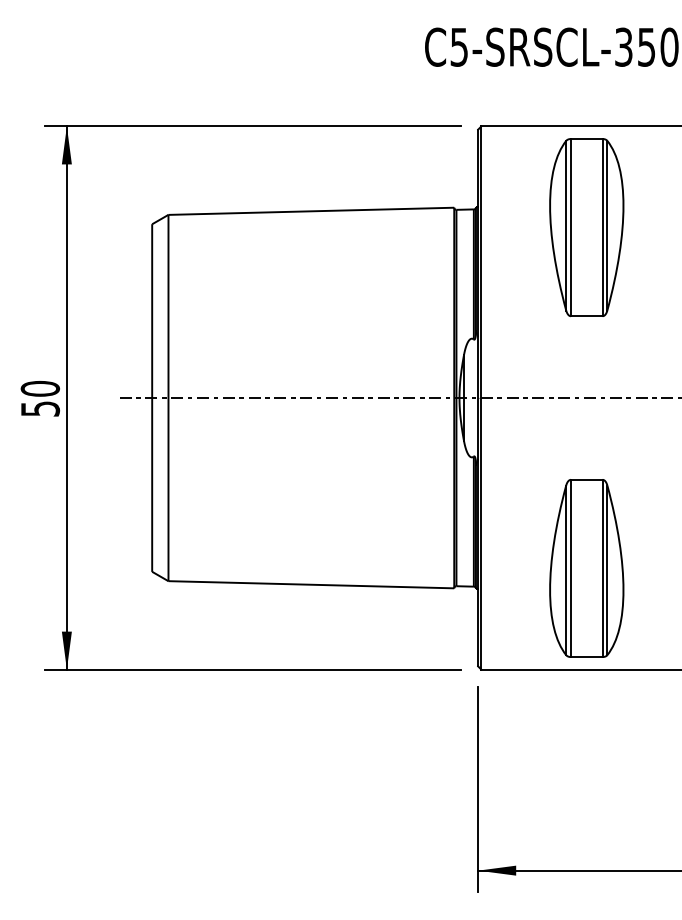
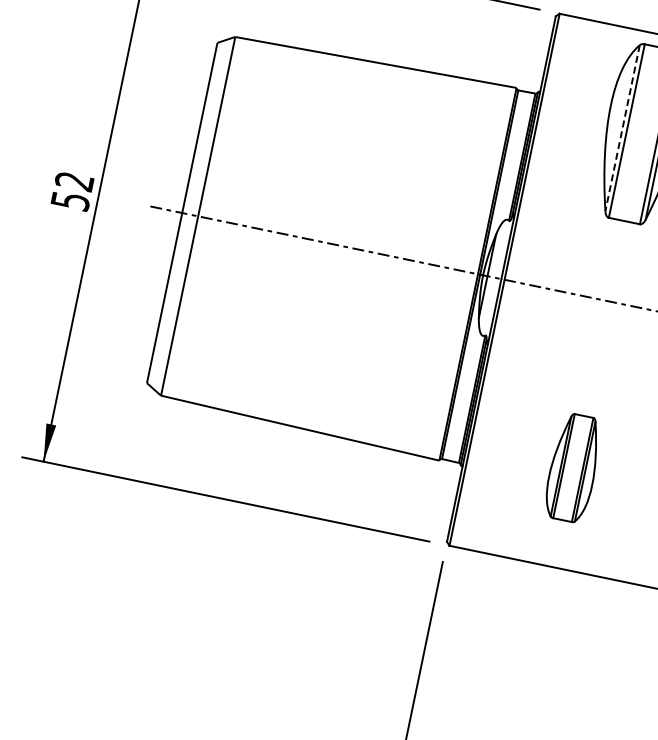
line: (566, 225) -> (622, 128), solid -> dashed
text: (40, 388) -> (74, 181), 50 -> 52
part: (586, 568) -> (572, 468), size x0.6

